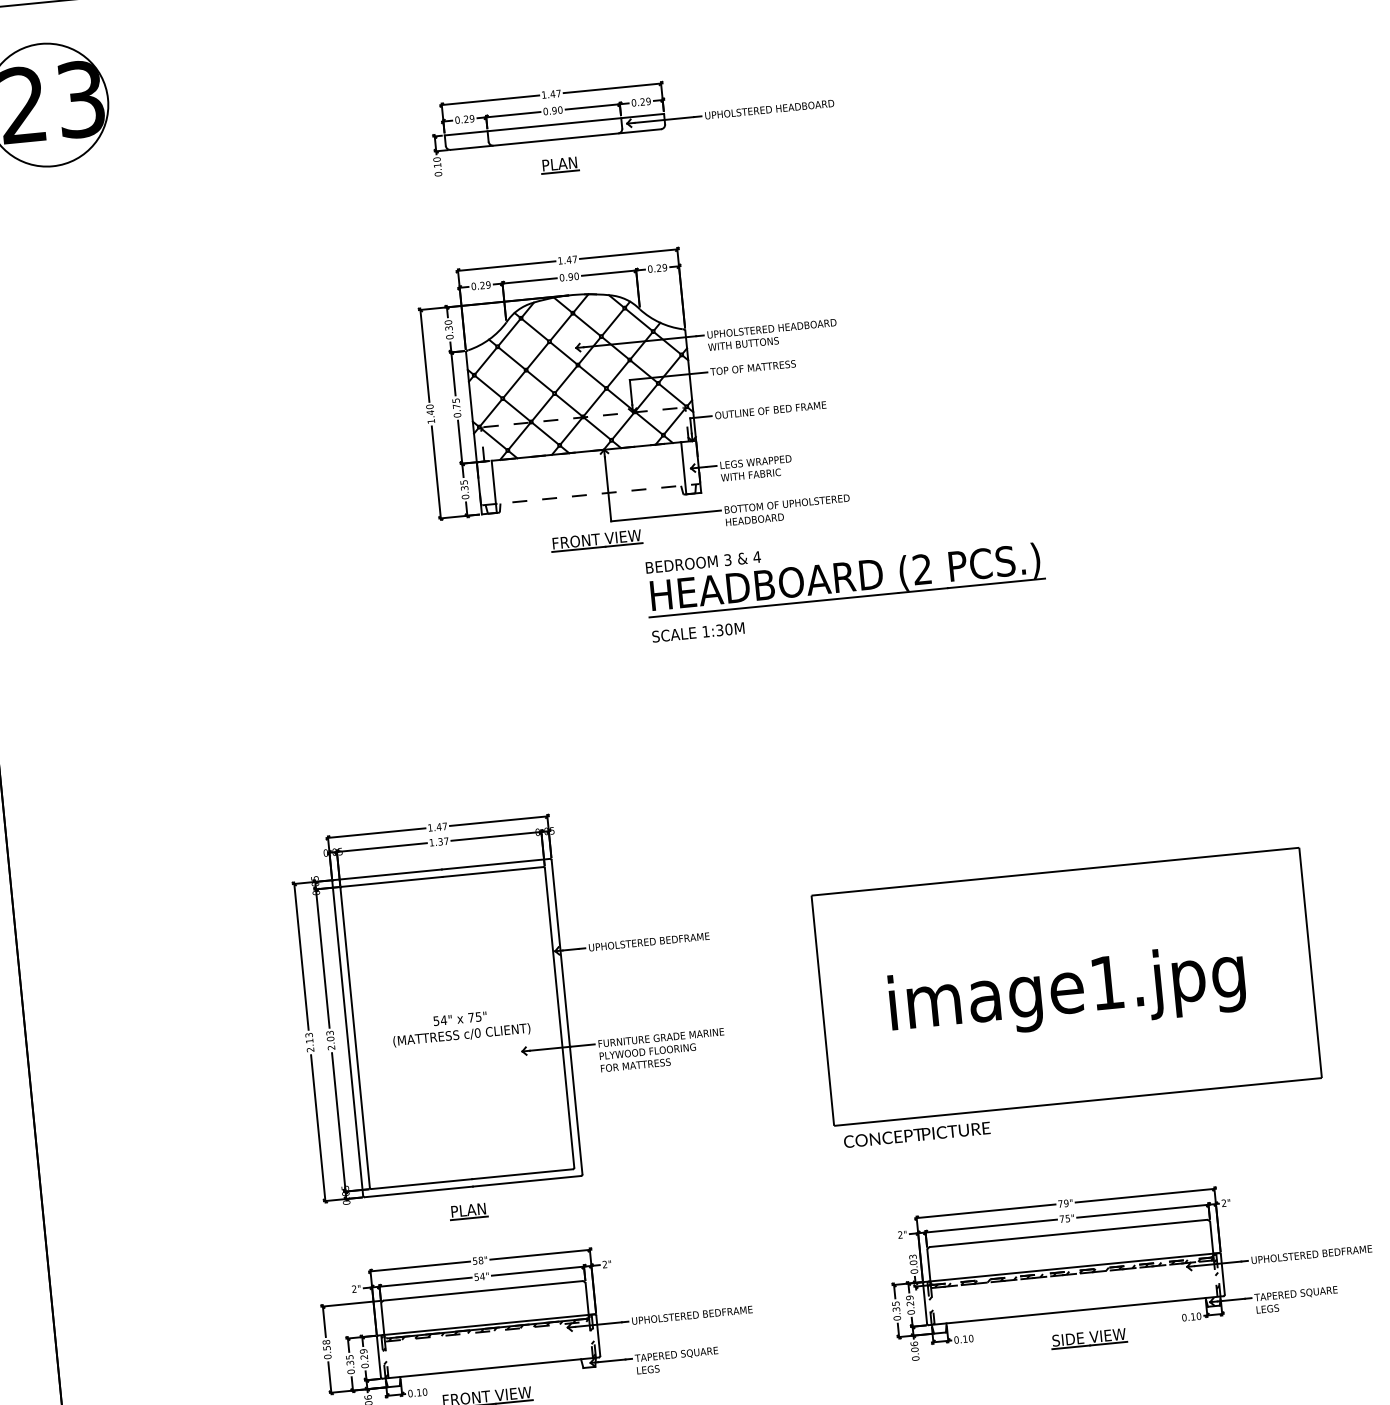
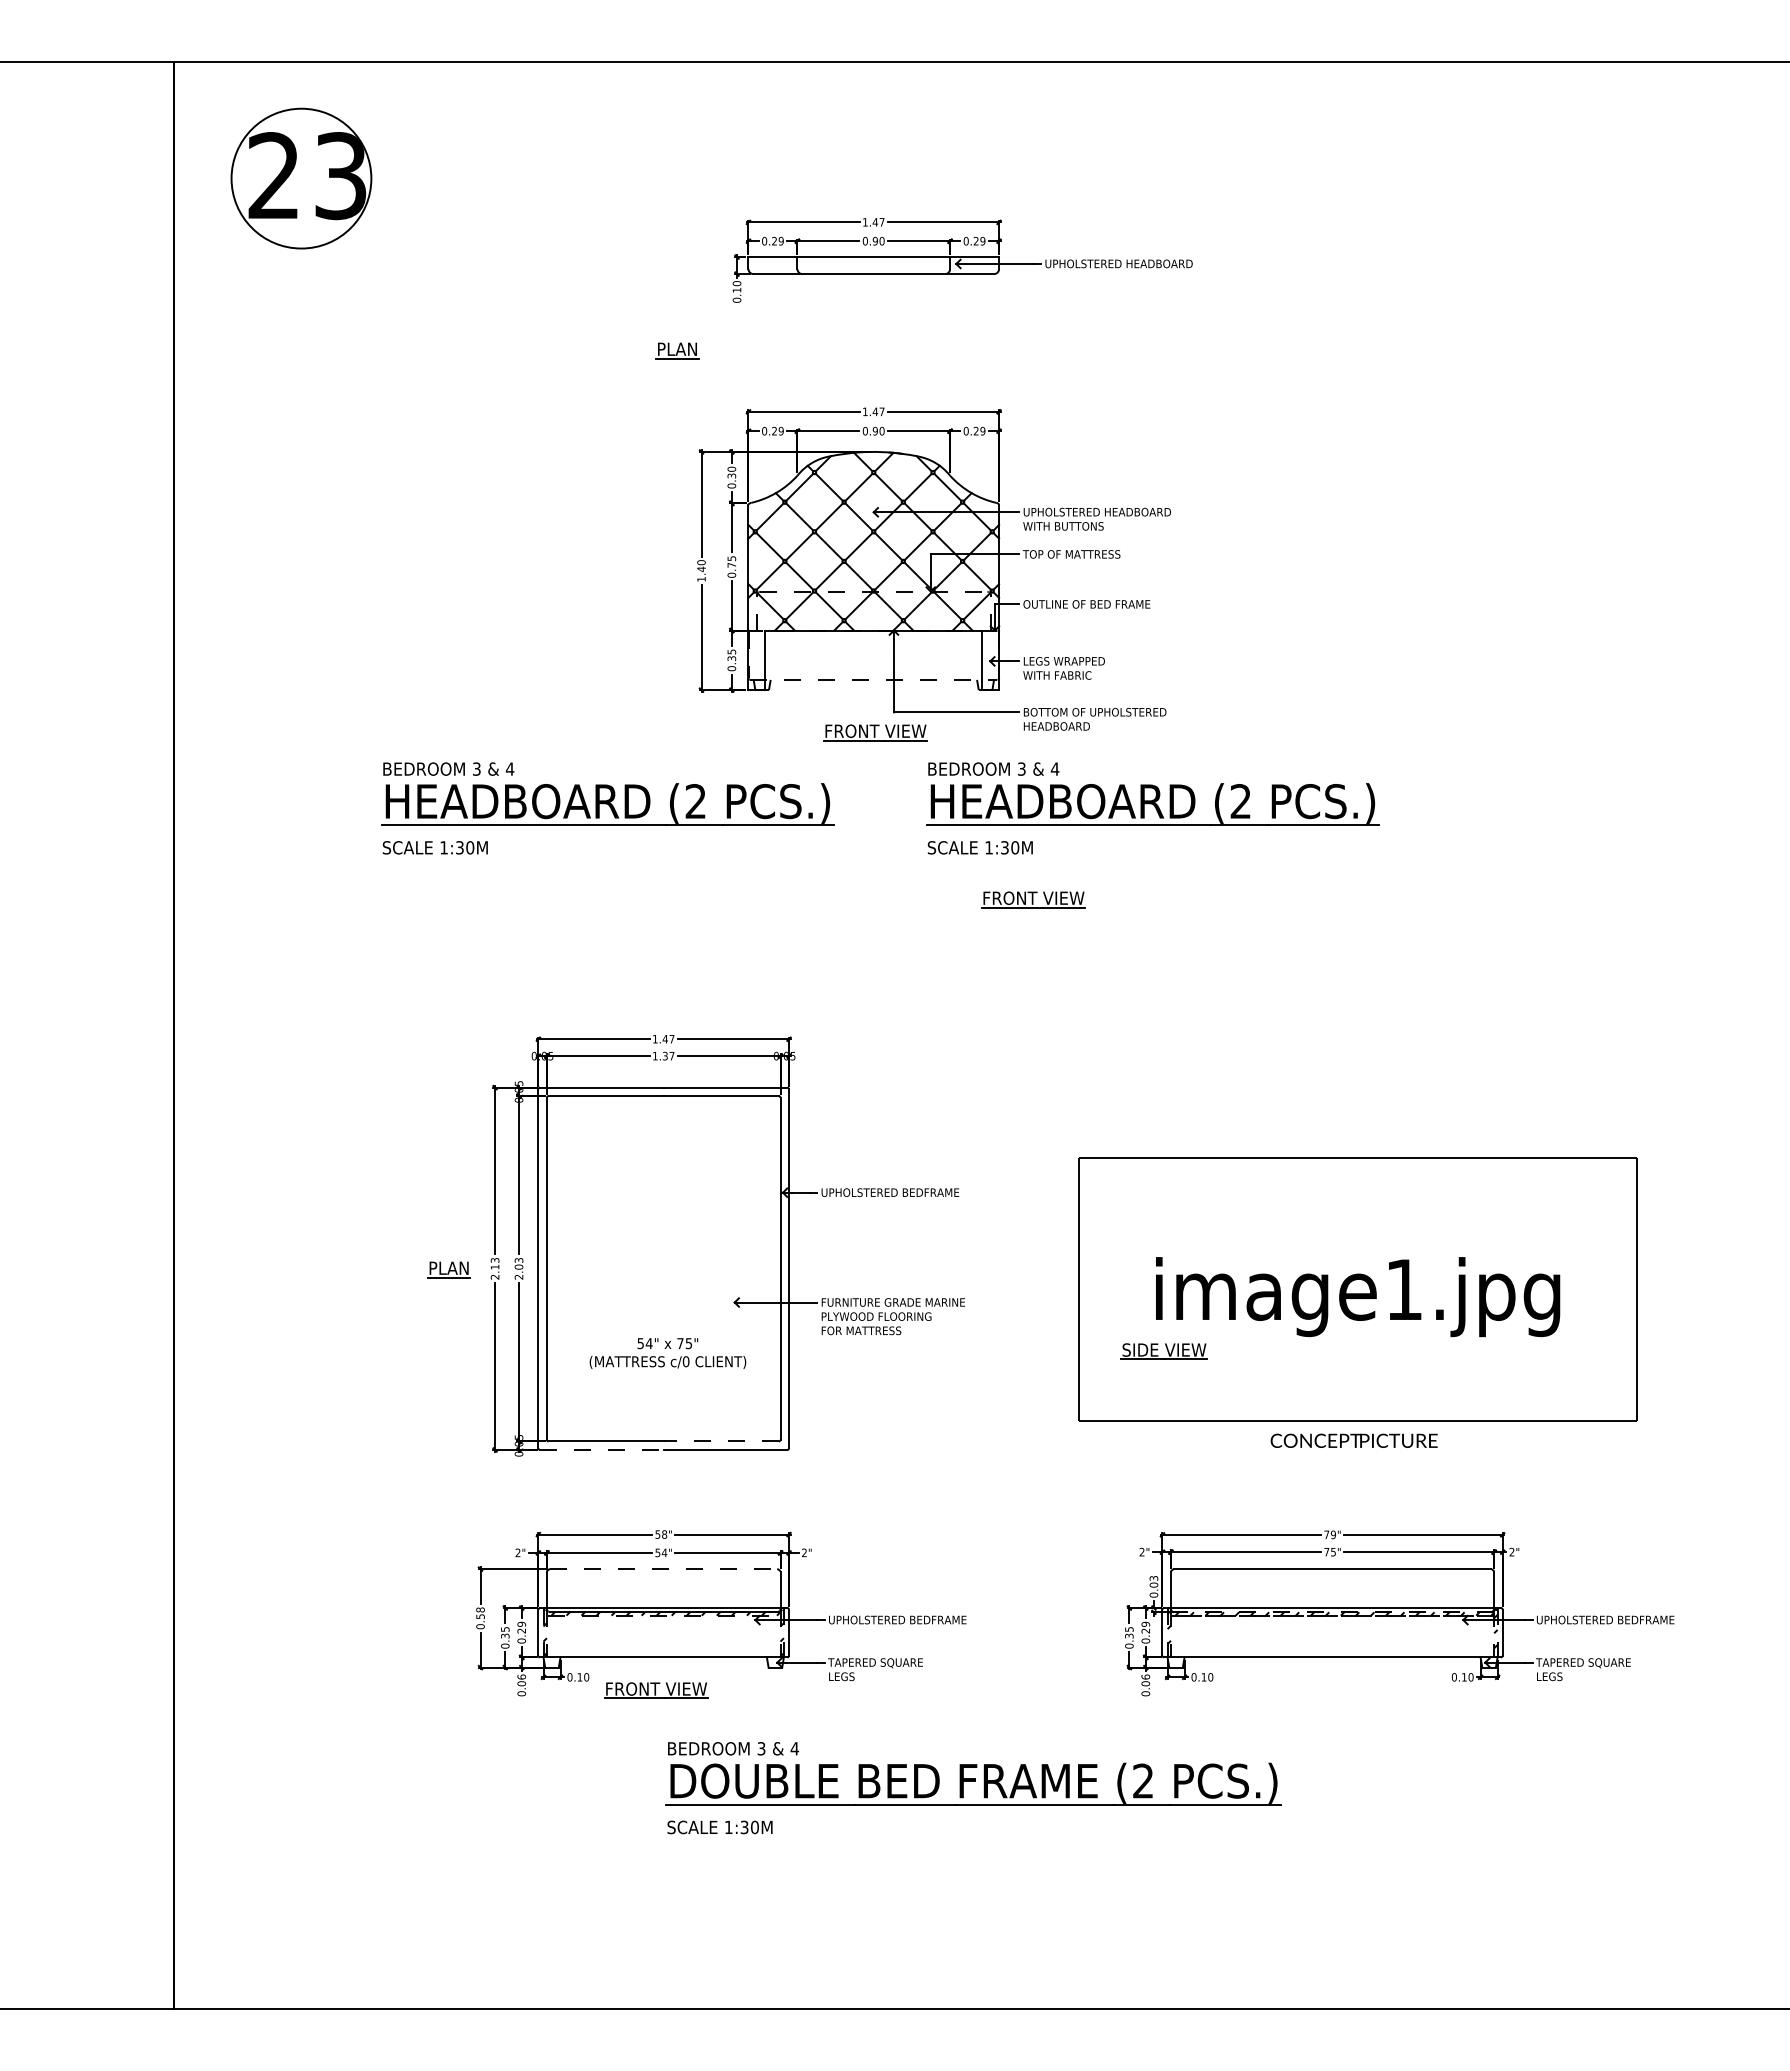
part: (559, 165) -> (677, 350), moved
part: (368, 630) -> (607, 808), added
part: (749, 673) -> (1033, 899), added
text: (460, 1027) -> (667, 1353), moved
text: (916, 1134) -> (1353, 1440), moved
line: (522, 1174) -> (721, 1441), solid -> dashed
line: (418, 1191) -> (601, 1449), solid -> dashed
part: (468, 1211) -> (448, 1269), moved
line: (483, 1291) -> (663, 1569), solid -> dashed
part: (1088, 1338) -> (1163, 1351), moved

